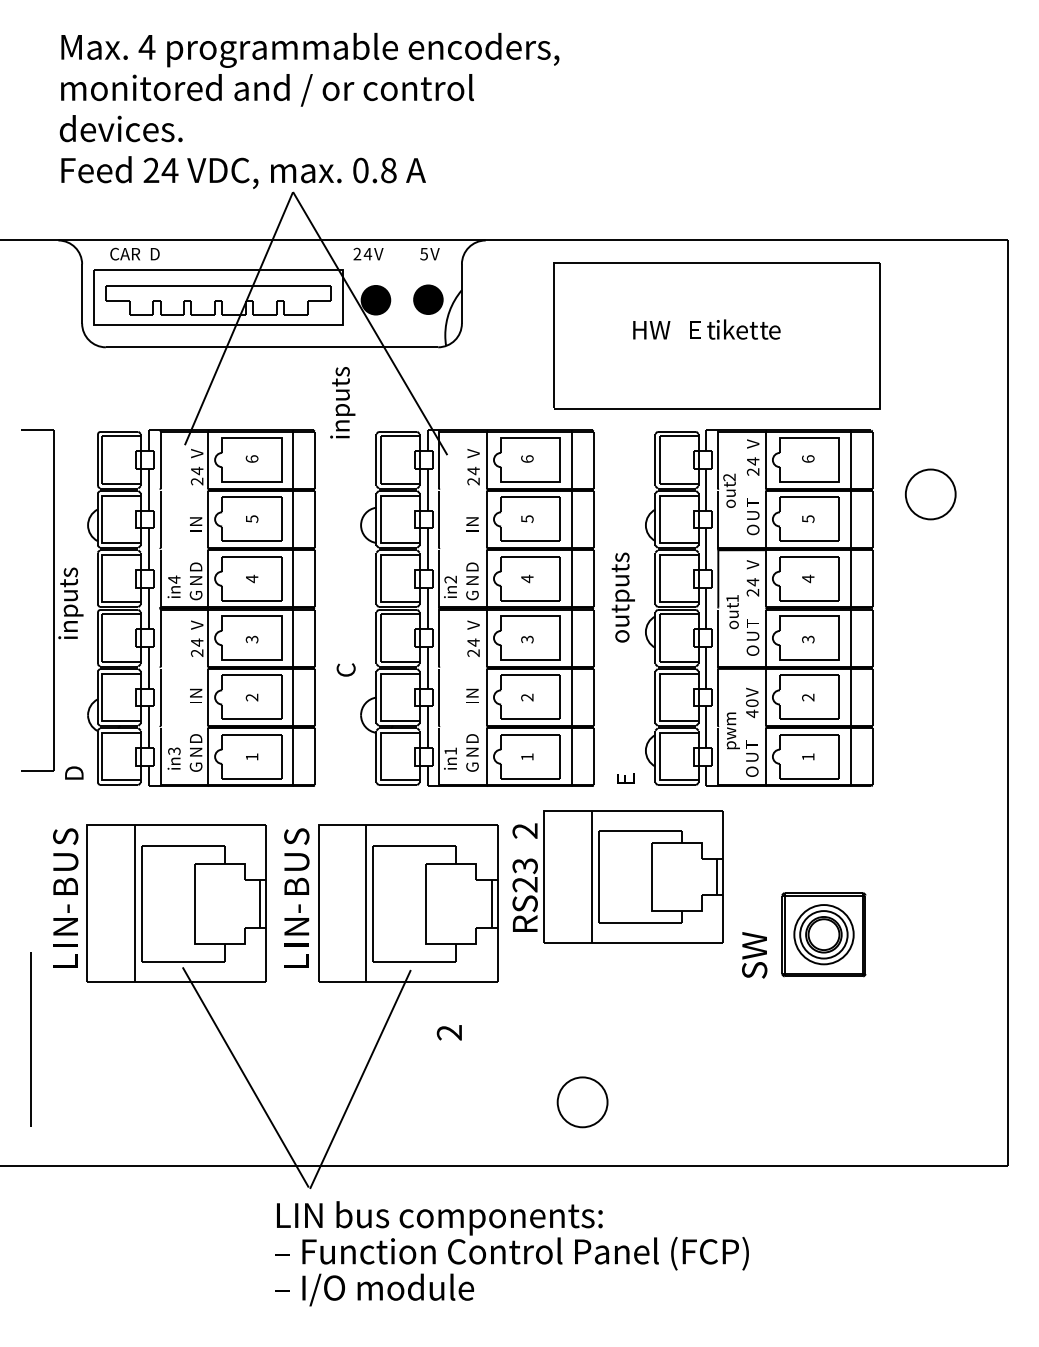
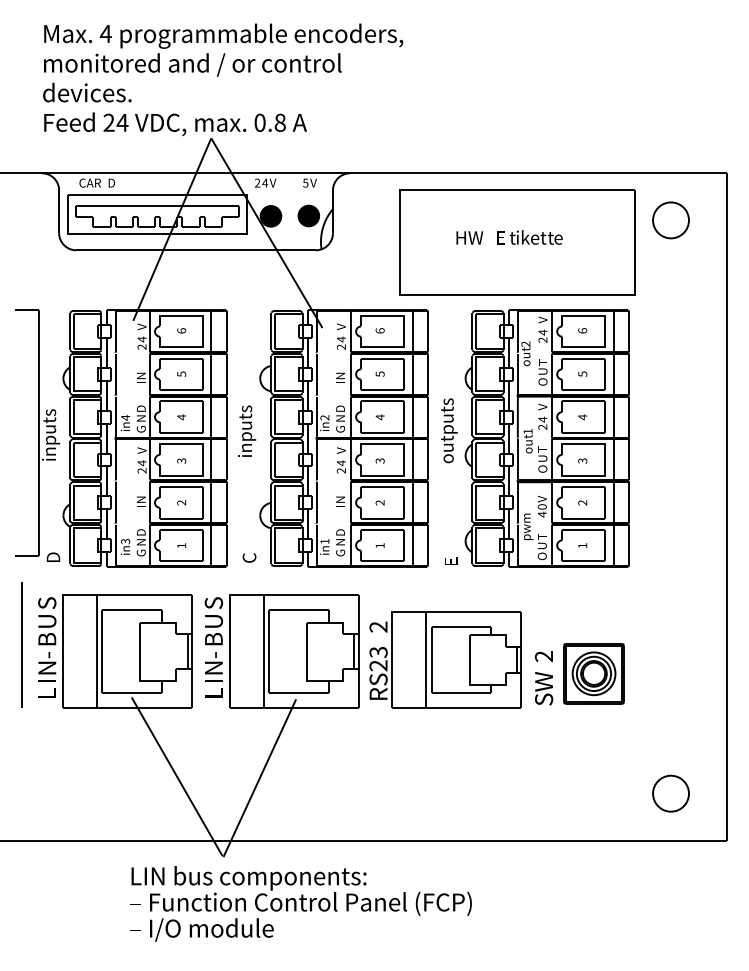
text: (343, 401) -> (247, 430), moved
part: (930, 494) -> (670, 220), moved
text: (346, 669) -> (249, 557), moved
part: (617, 875) -> (445, 659), moved
text: (448, 1032) -> (543, 656), moved
line: (29, 1038) -> (21, 644), moved
part: (581, 1102) -> (670, 793), moved
text: (511, 1253) -> (300, 903), moved

